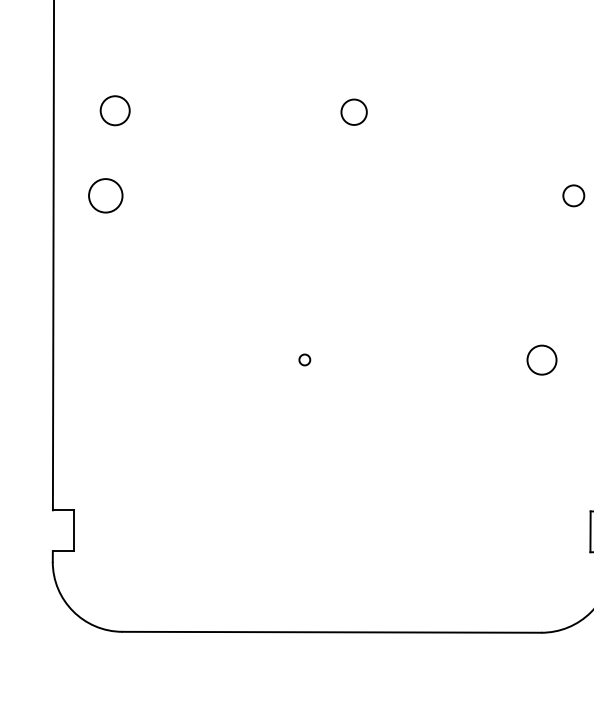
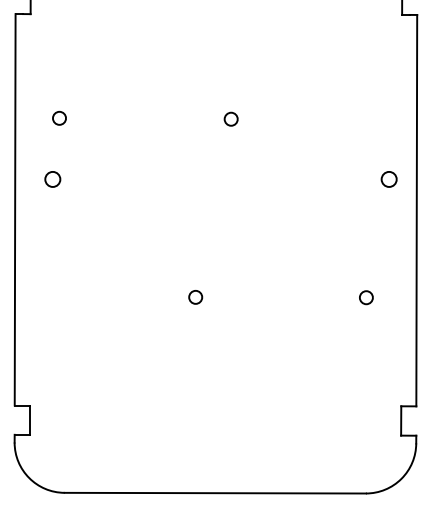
circle: (115, 111) -> (59, 118), size x0.62
circle: (353, 111) -> (230, 118), size x0.71
circle: (105, 195) -> (52, 179), size x0.62
circle: (304, 360) -> (195, 297), size x1.67
circle: (542, 360) -> (366, 297), size x0.62

